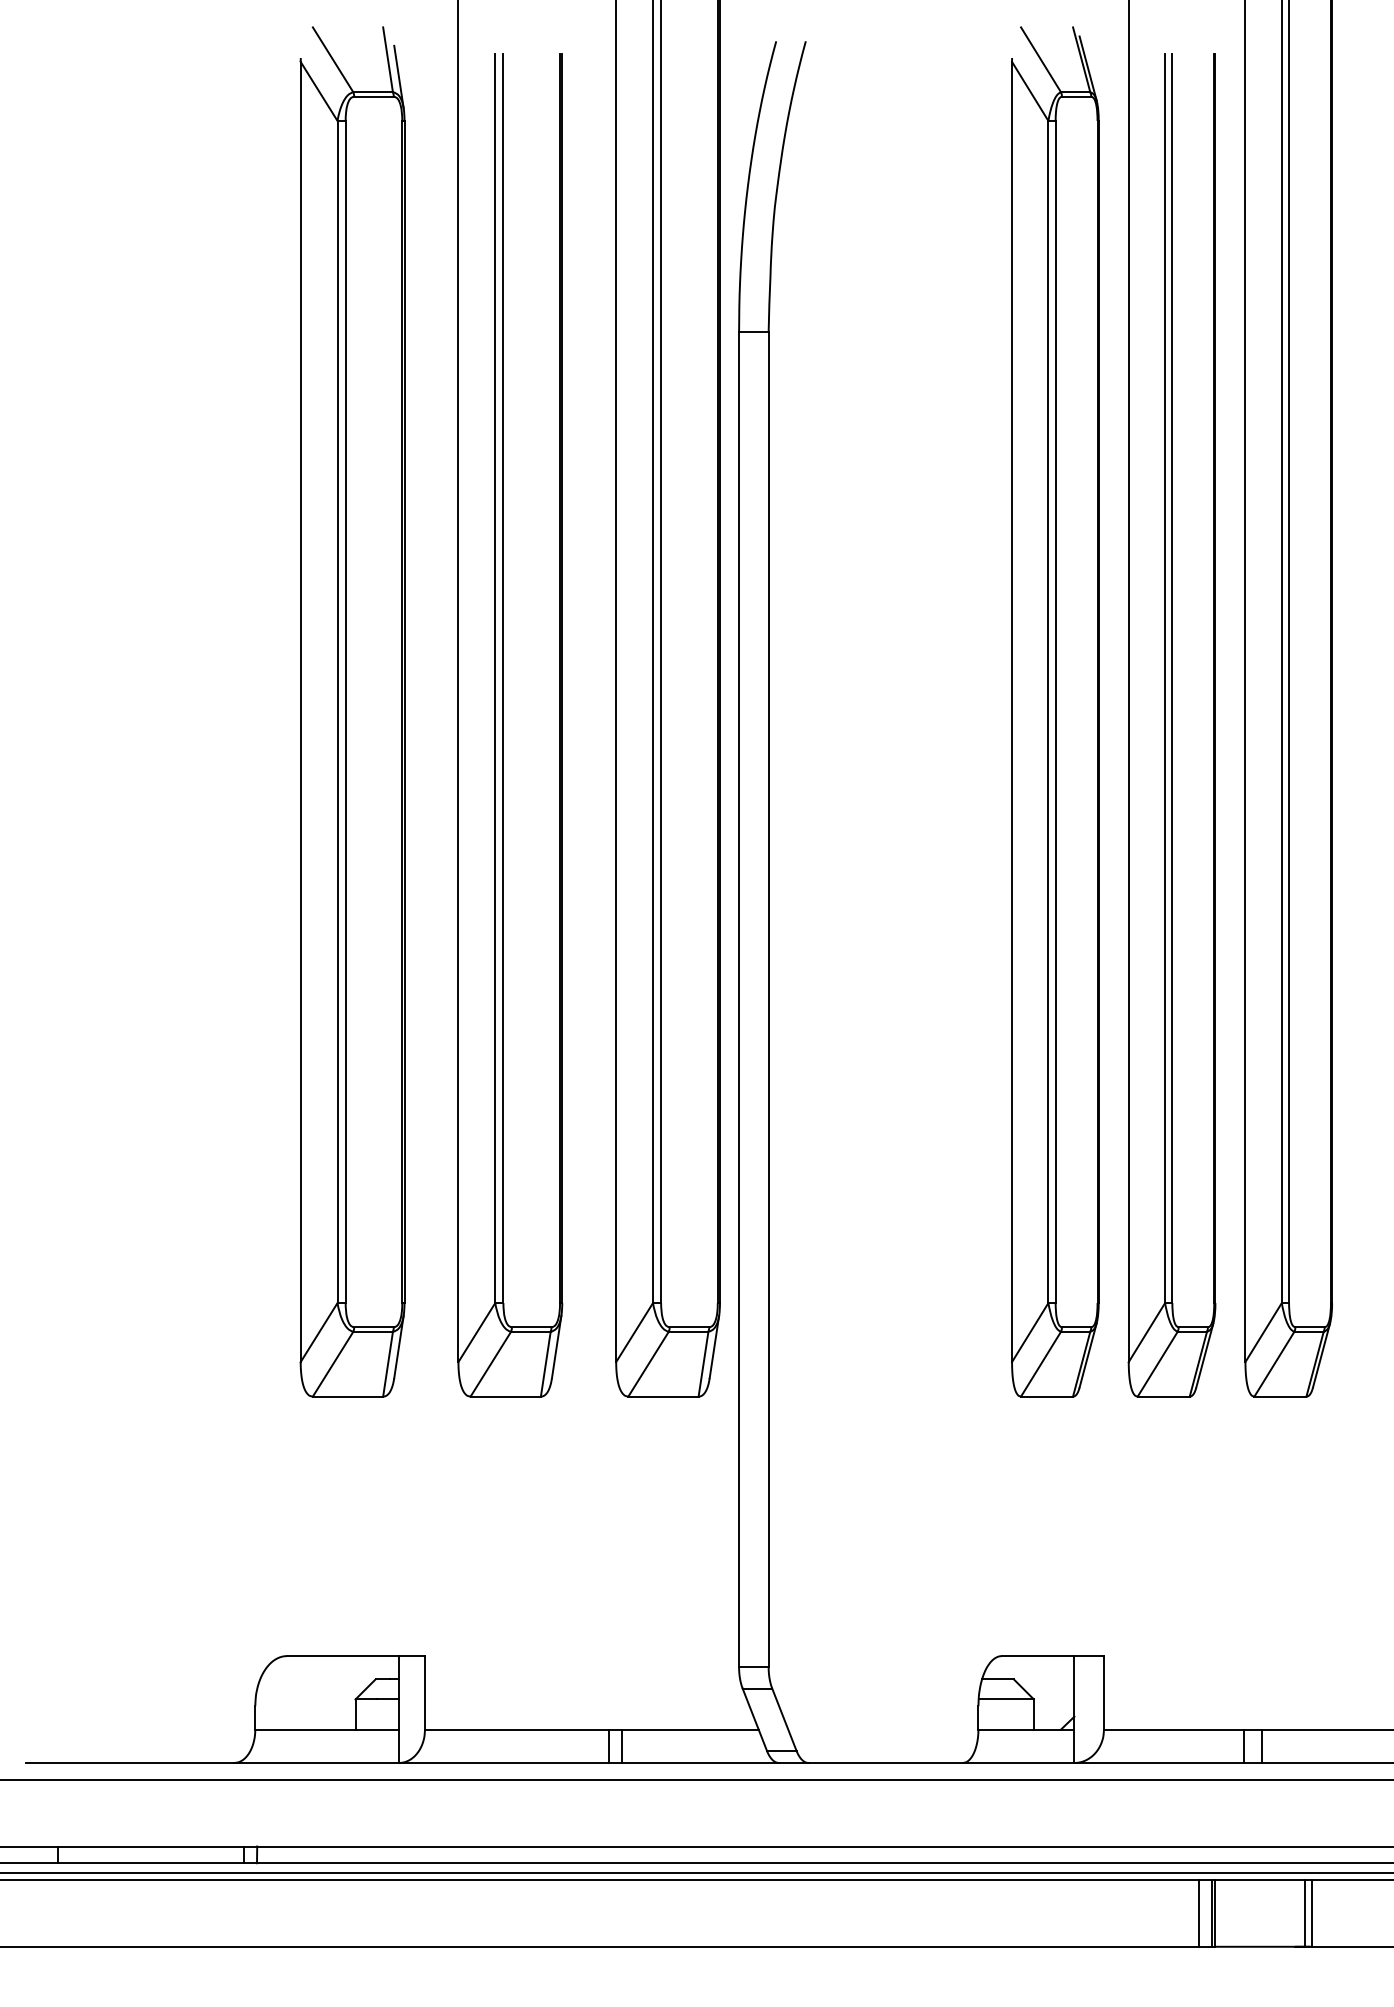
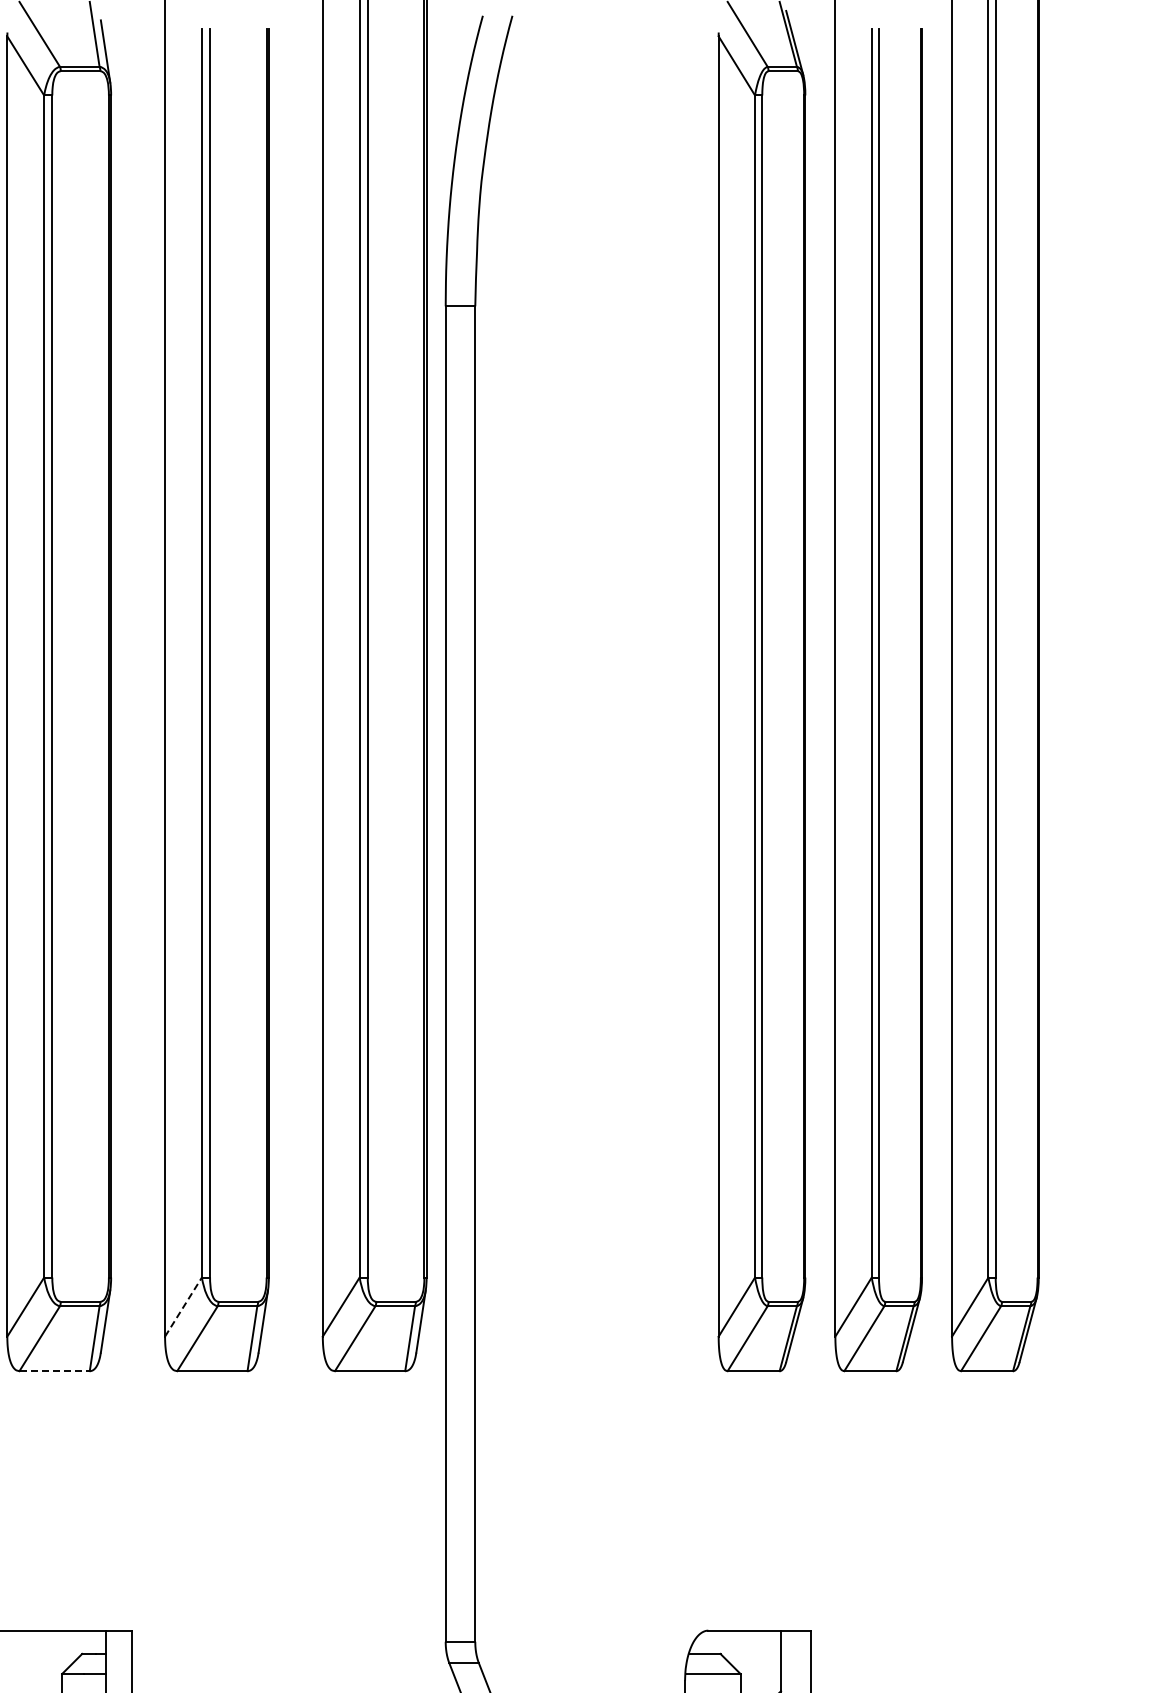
line: (476, 1332) -> (183, 1307), solid -> dashed
line: (348, 1396) -> (55, 1371), solid -> dashed

